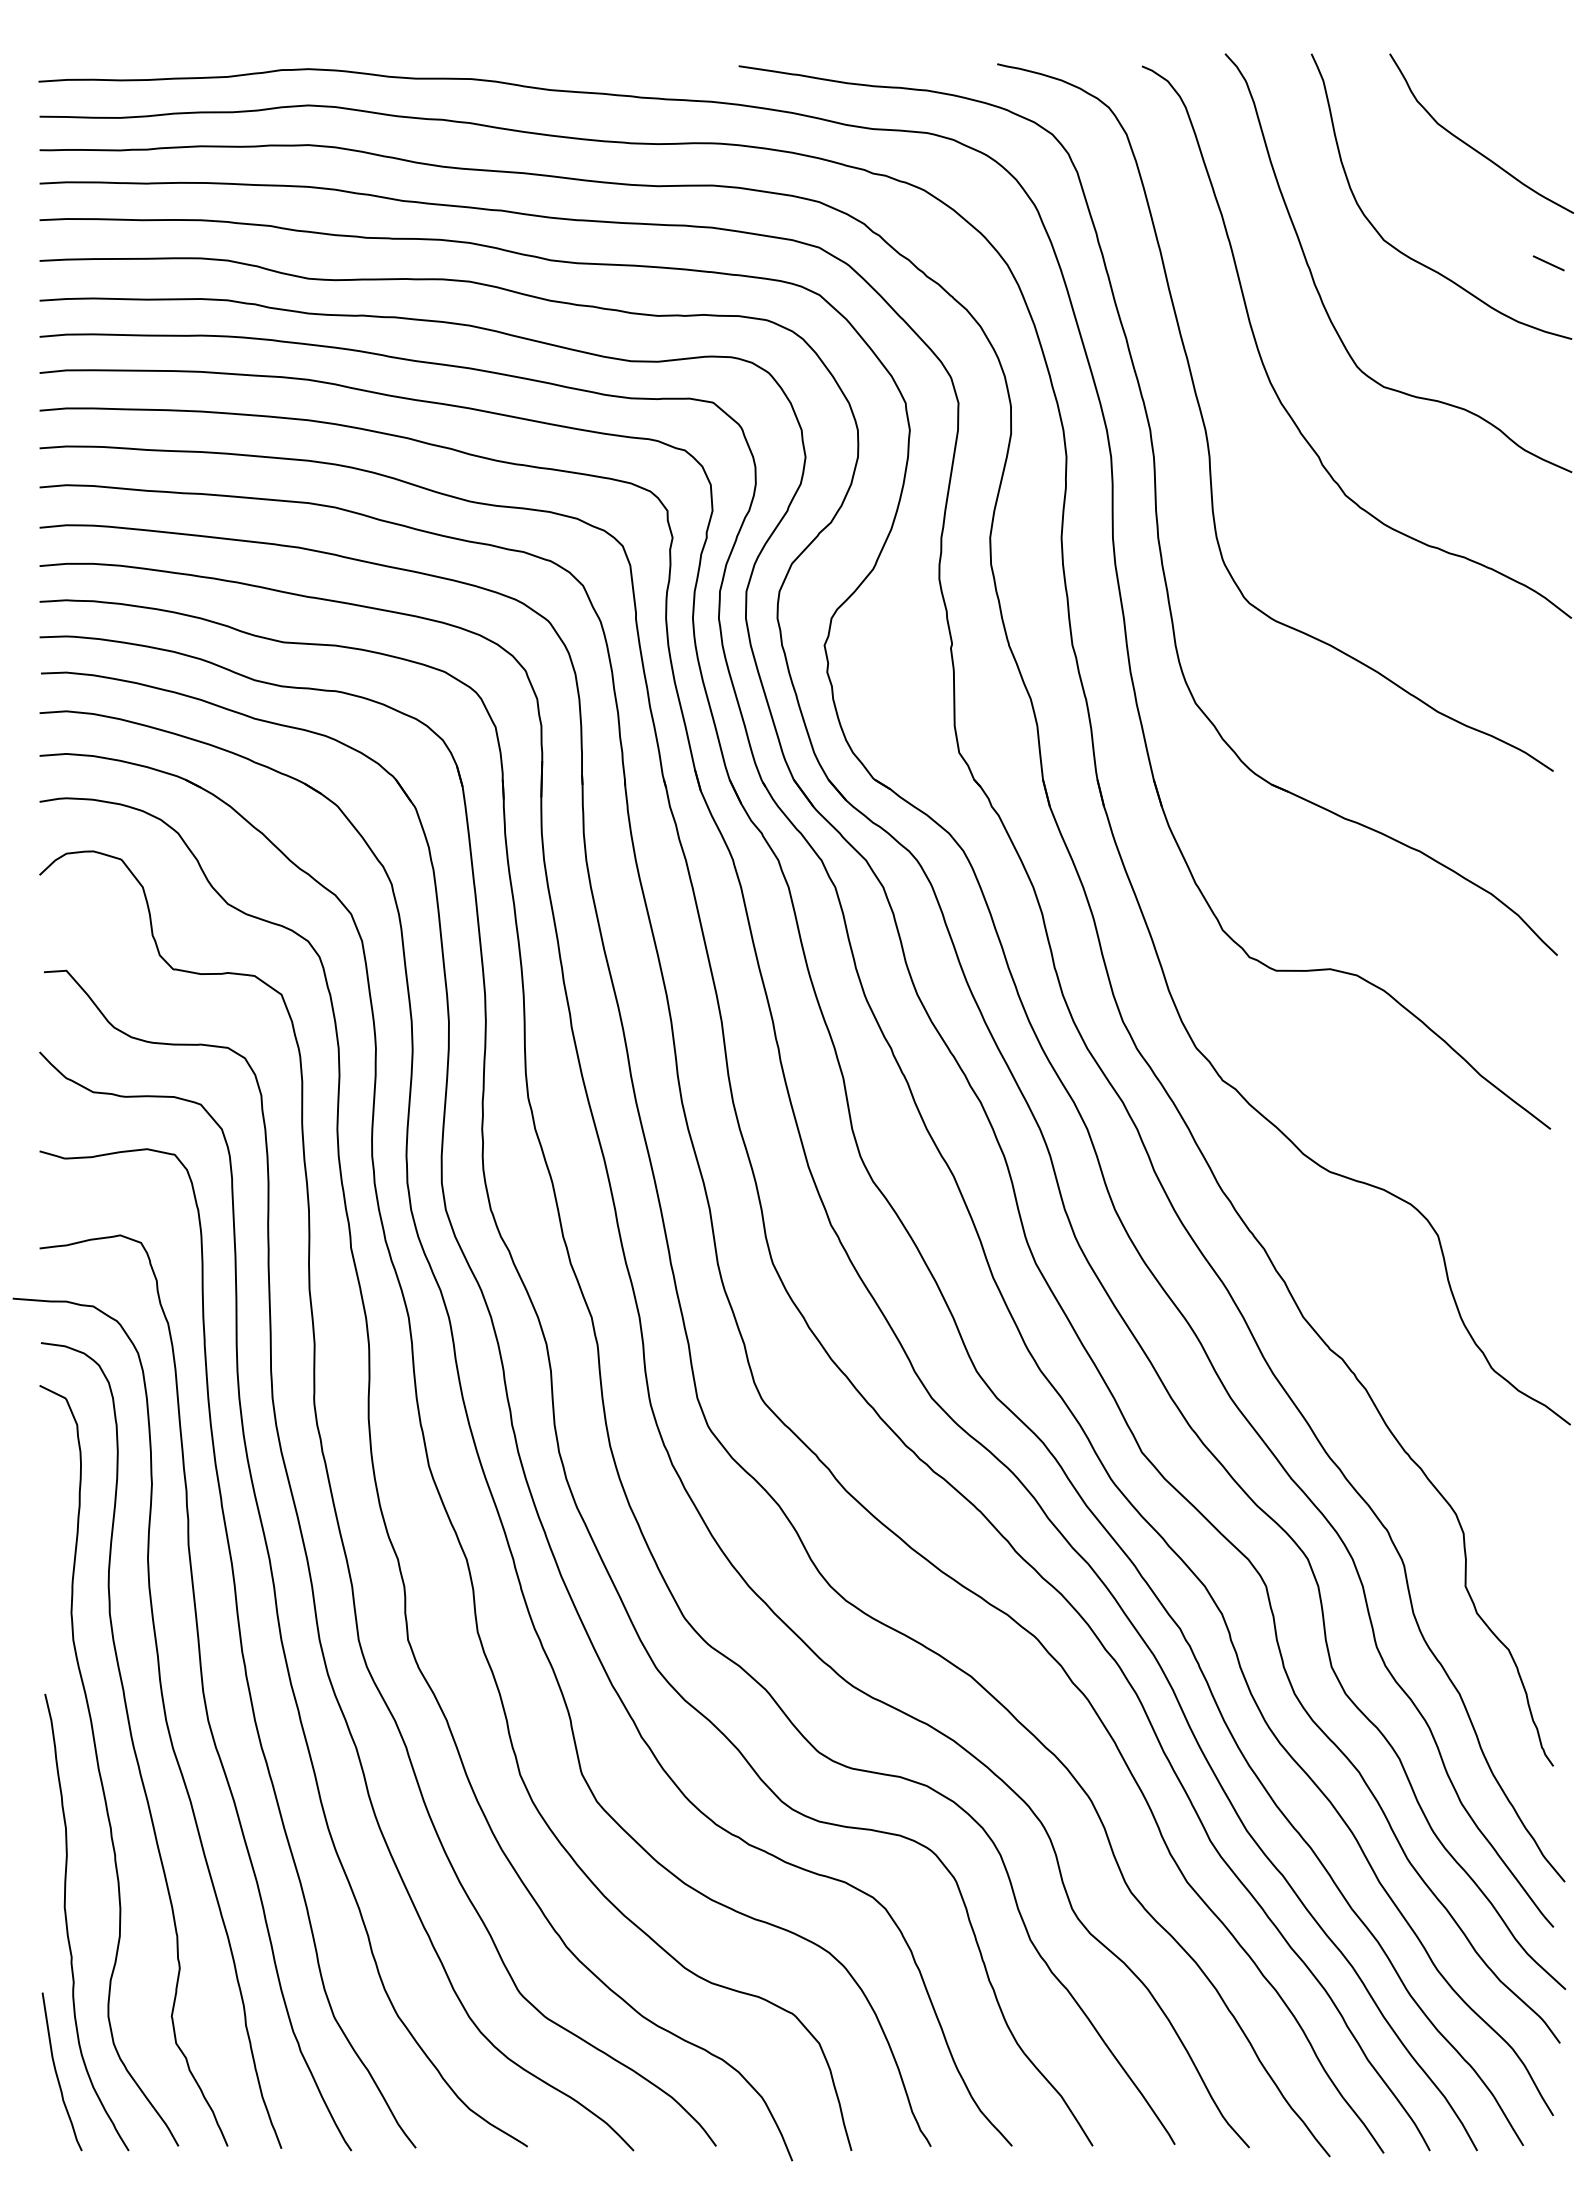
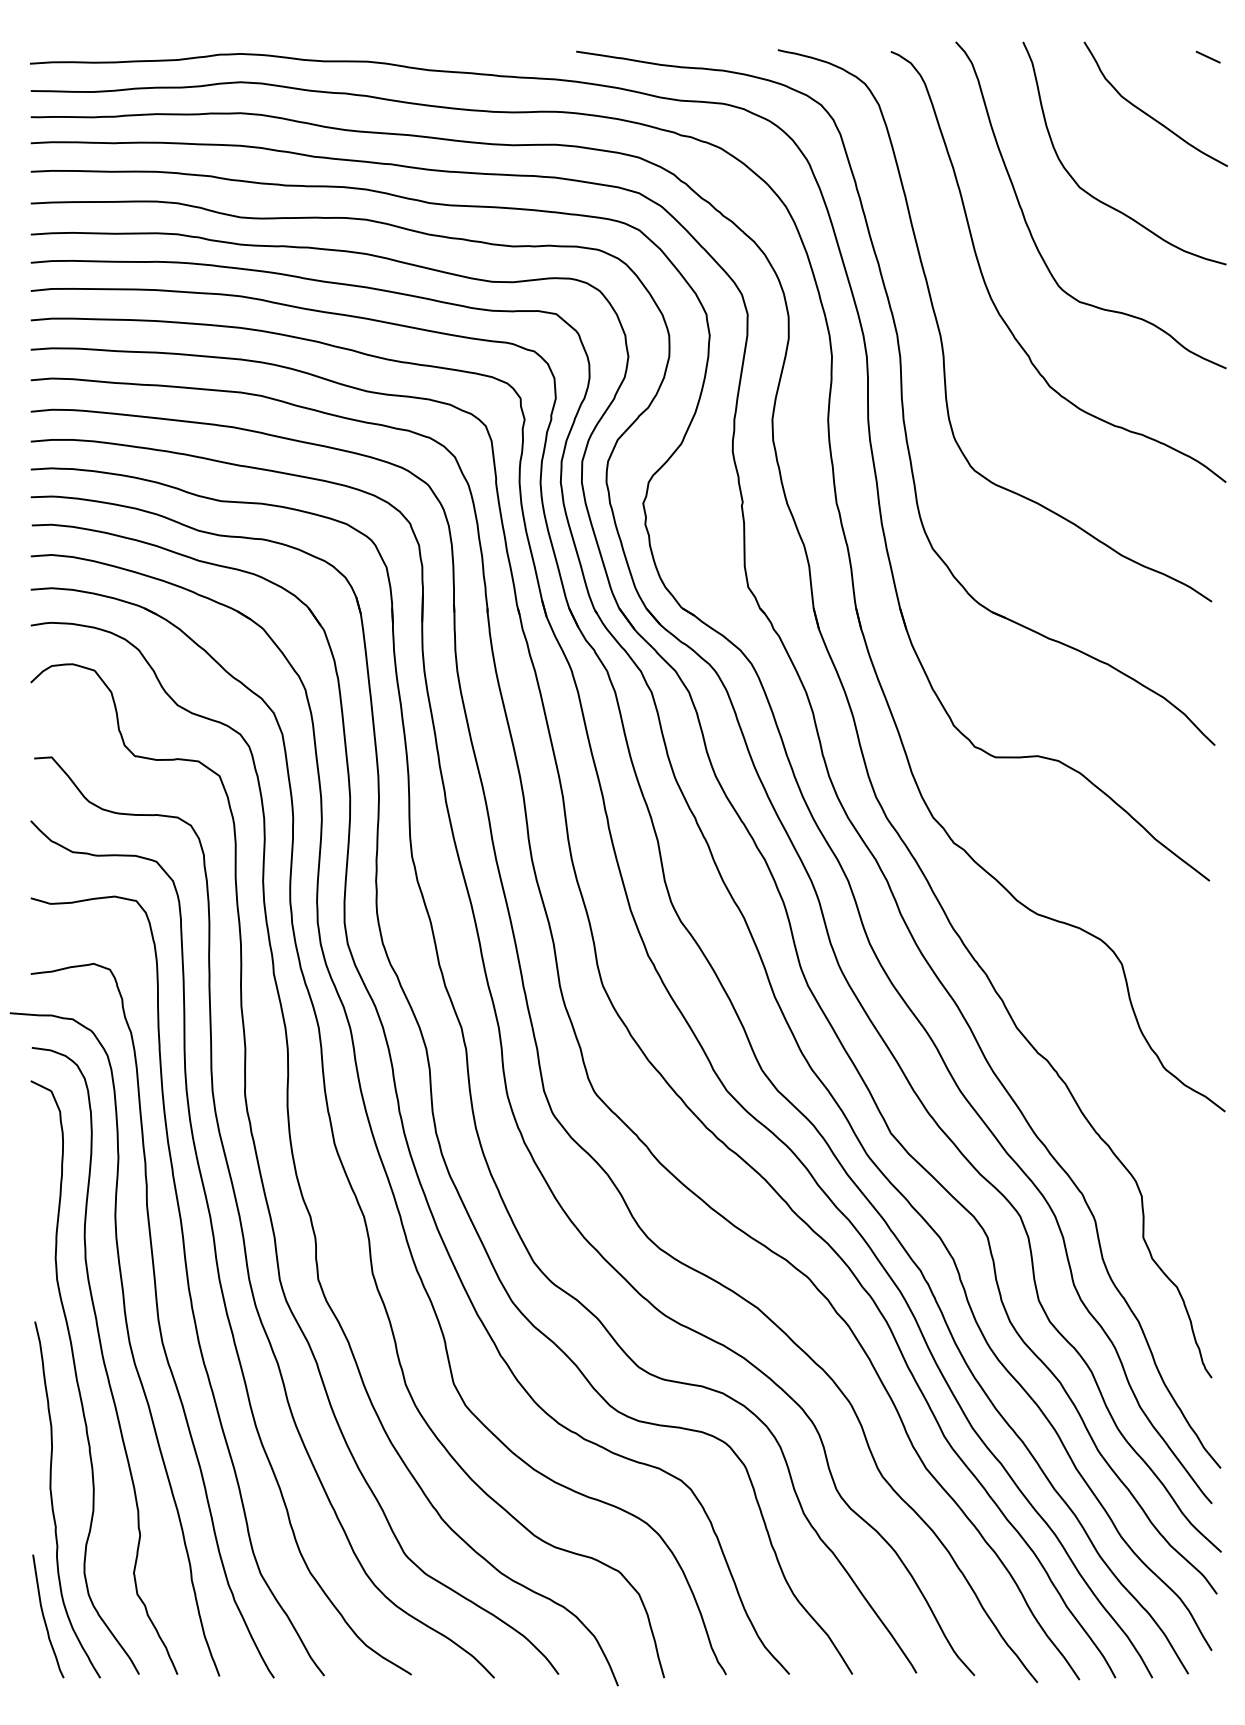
line: (1548, 263) -> (1208, 57), moved

